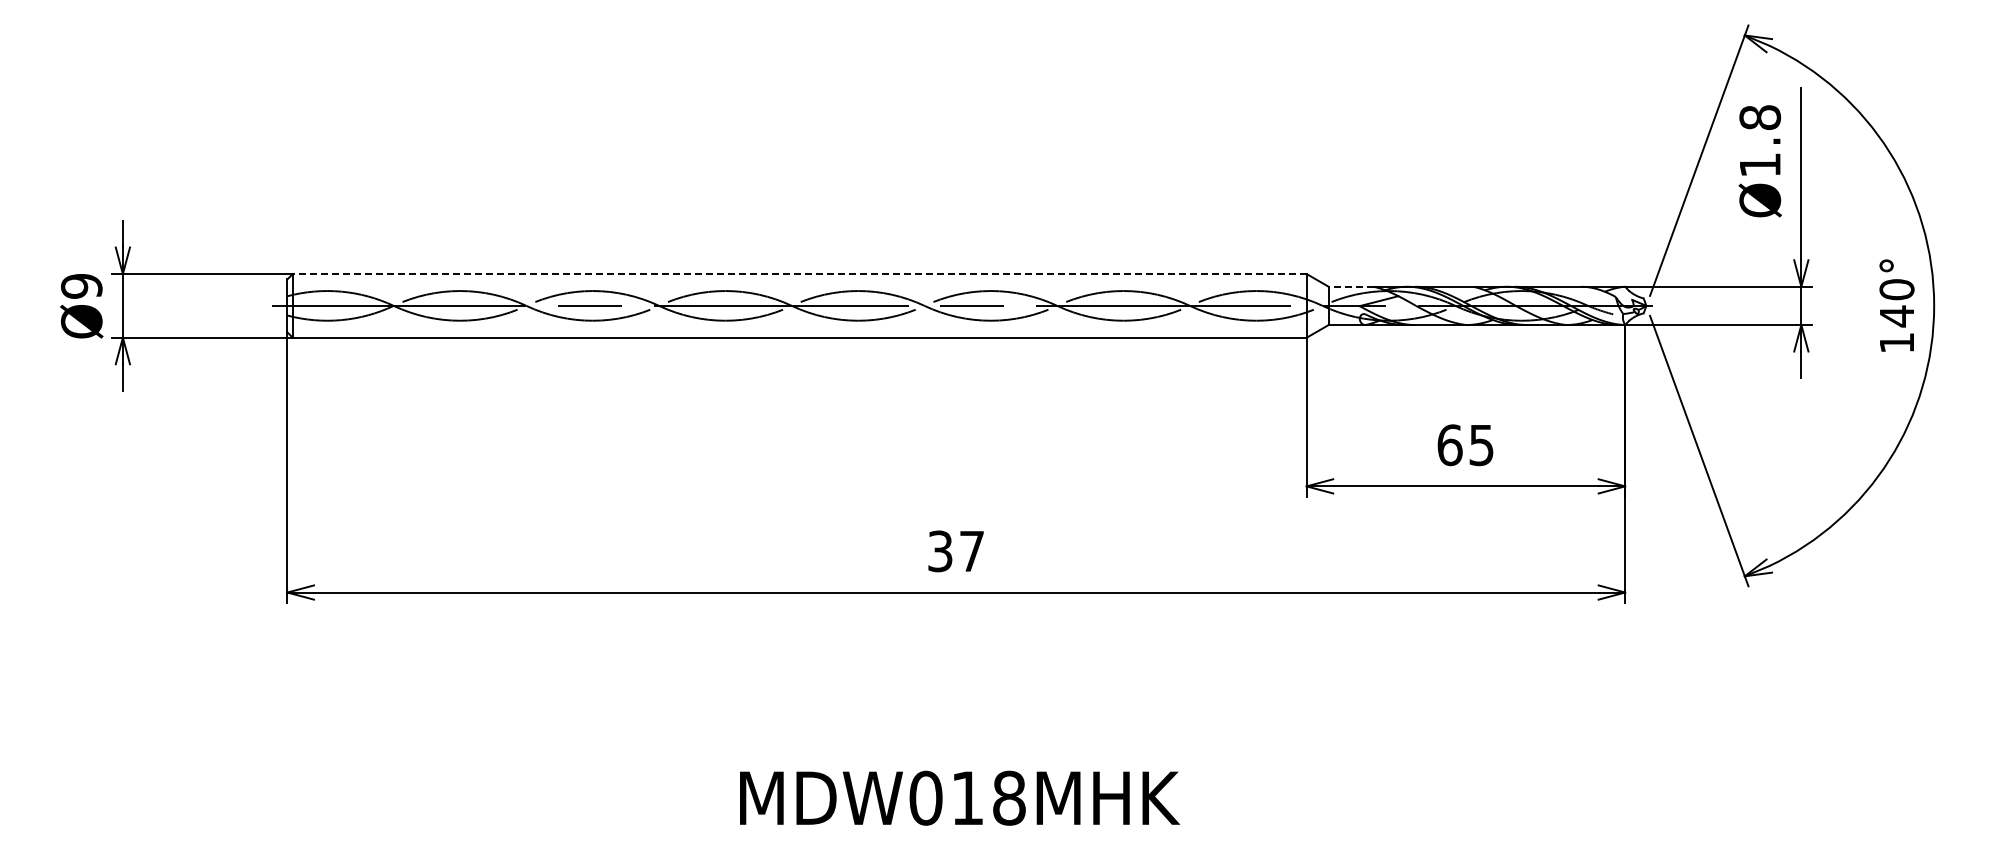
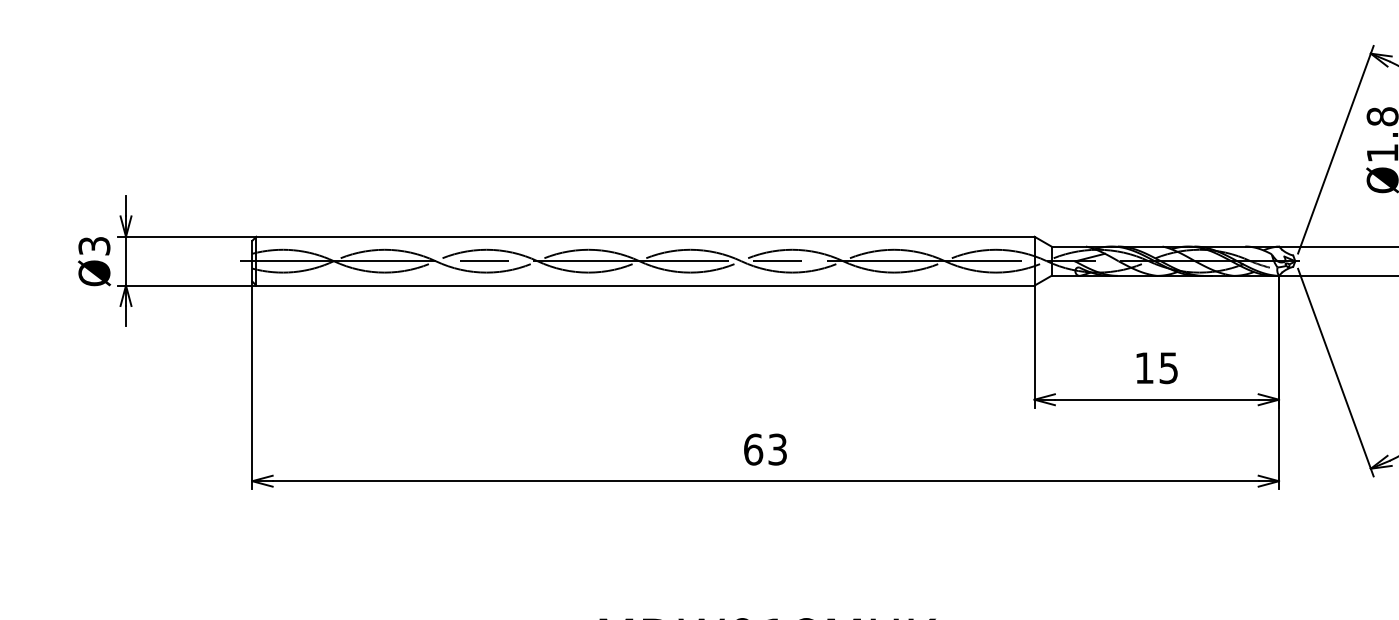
line: (799, 274) -> (645, 237), dashed -> solid
text: (81, 286) -> (94, 246), Ø9 -> Ø3
line: (1350, 286) -> (1068, 246), dashed -> solid
text: (1449, 445) -> (1144, 368), 65 -> 15
text: (955, 551) -> (765, 449), 37 -> 63

